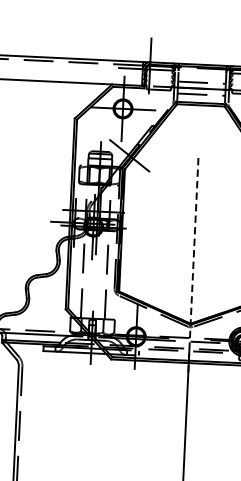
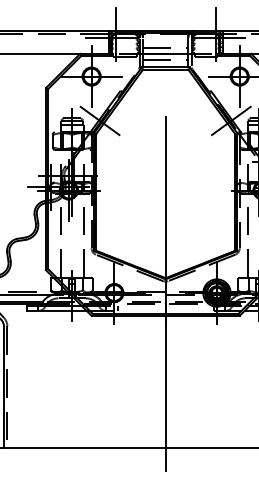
line: (193, 263) -> (165, 220), dashed -> solid

